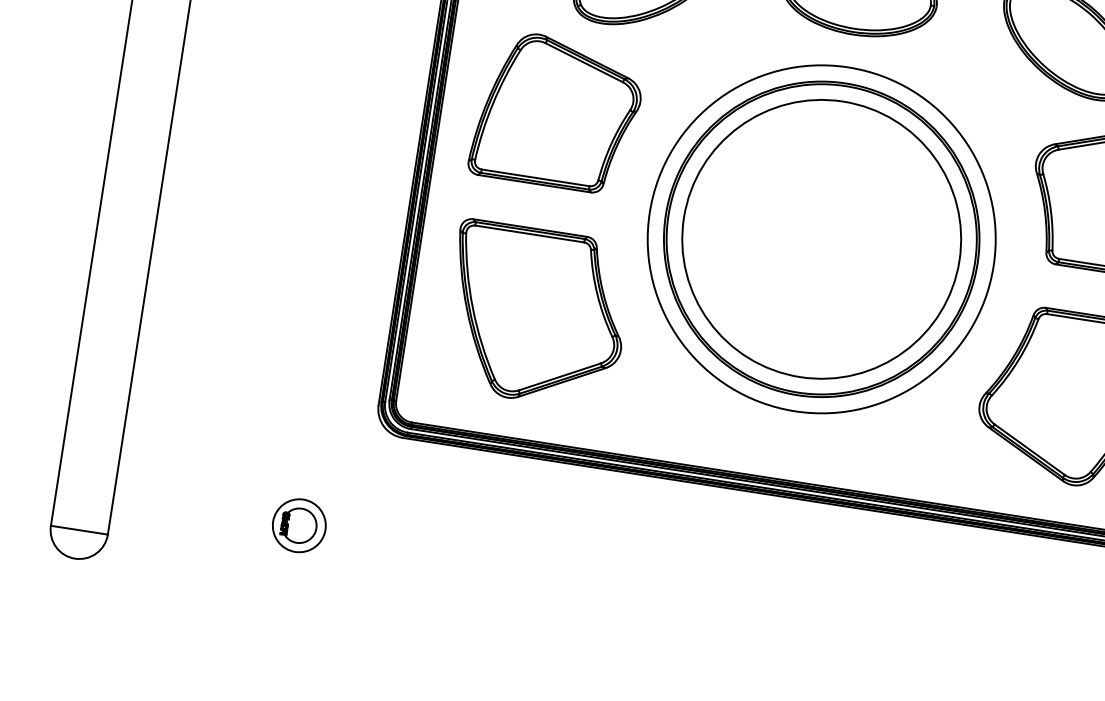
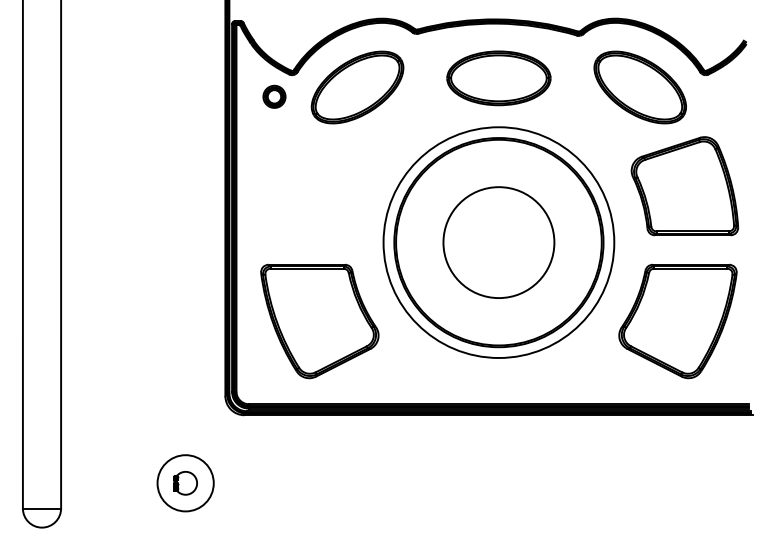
part: (556, 112) -> (312, 186), removed
circle: (821, 239) -> (498, 242), size x0.6
circle: (299, 524) -> (185, 482), size x1.6

